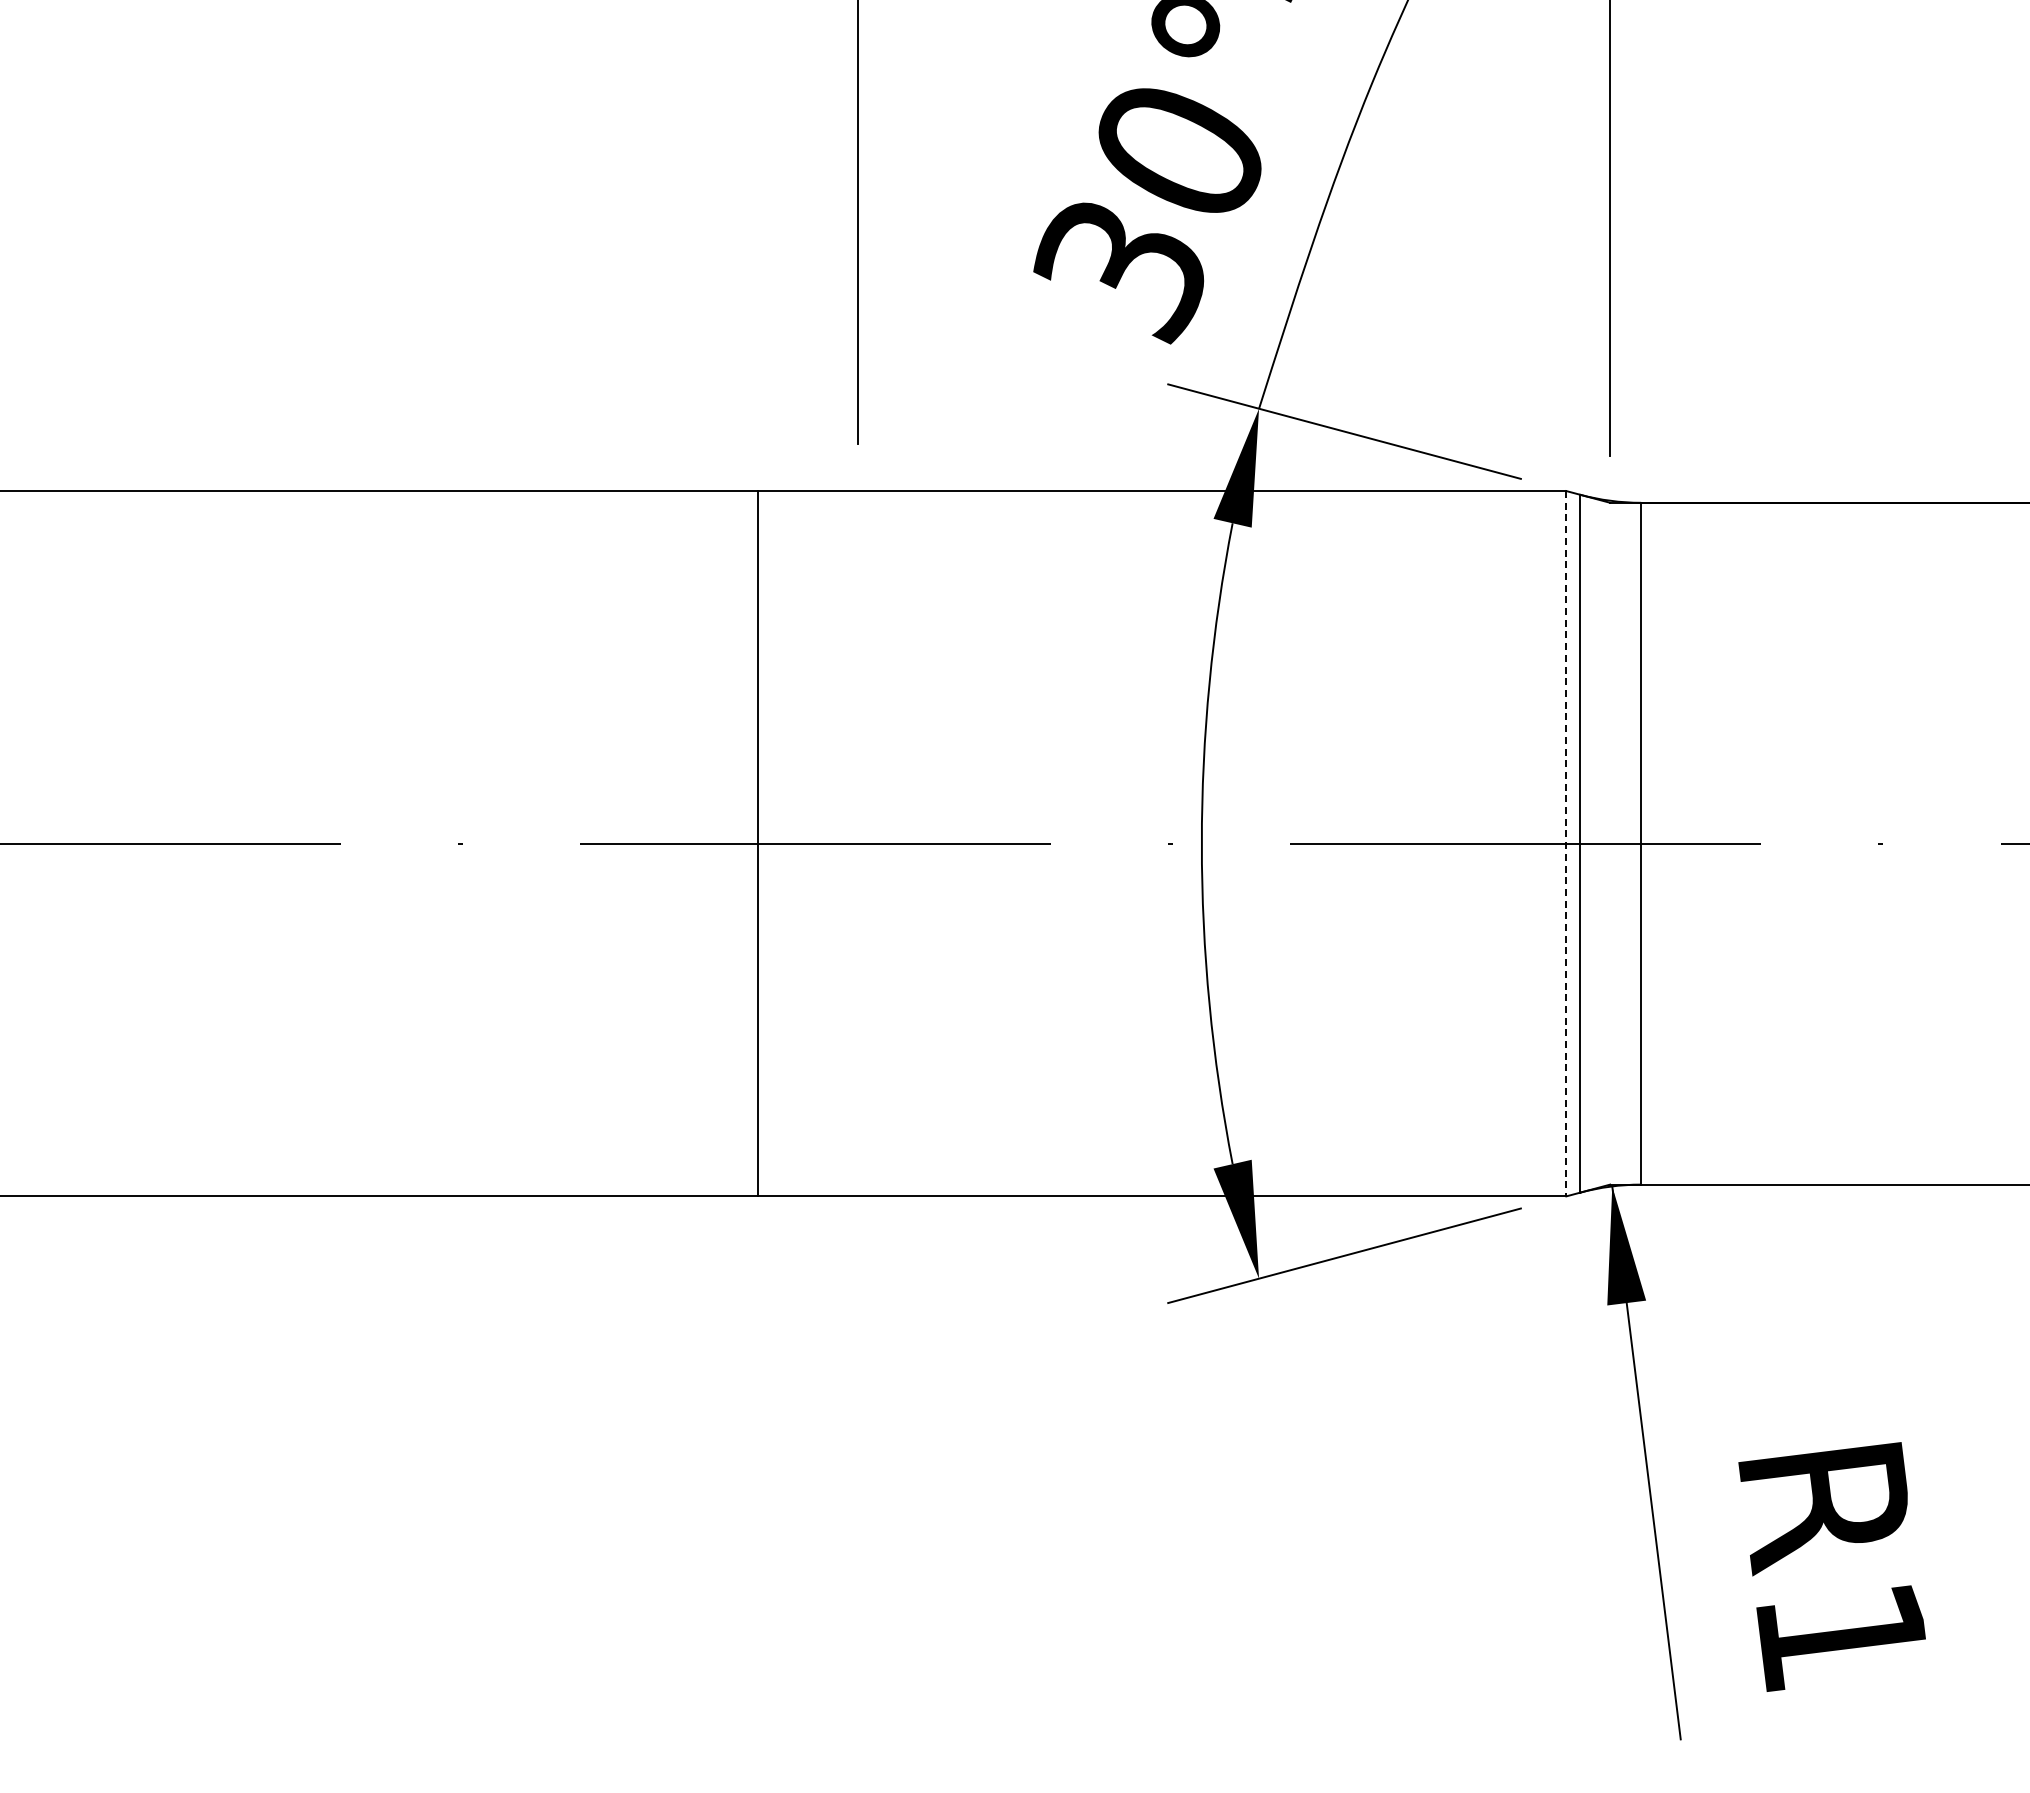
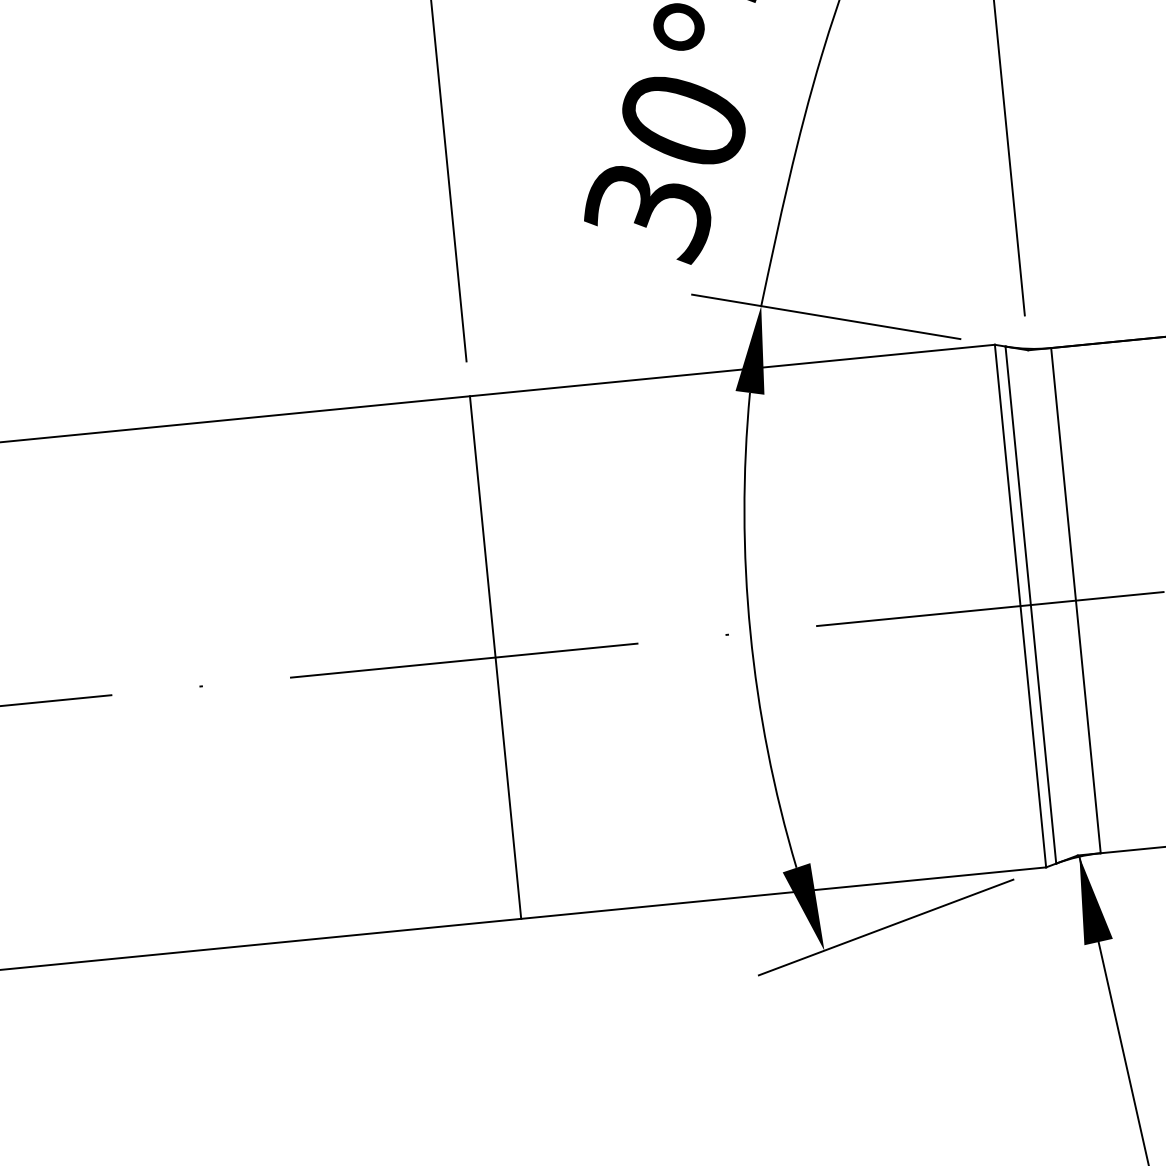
line: (757, 843) -> (495, 657), moved
line: (1566, 843) -> (1020, 605), dashed -> solid

